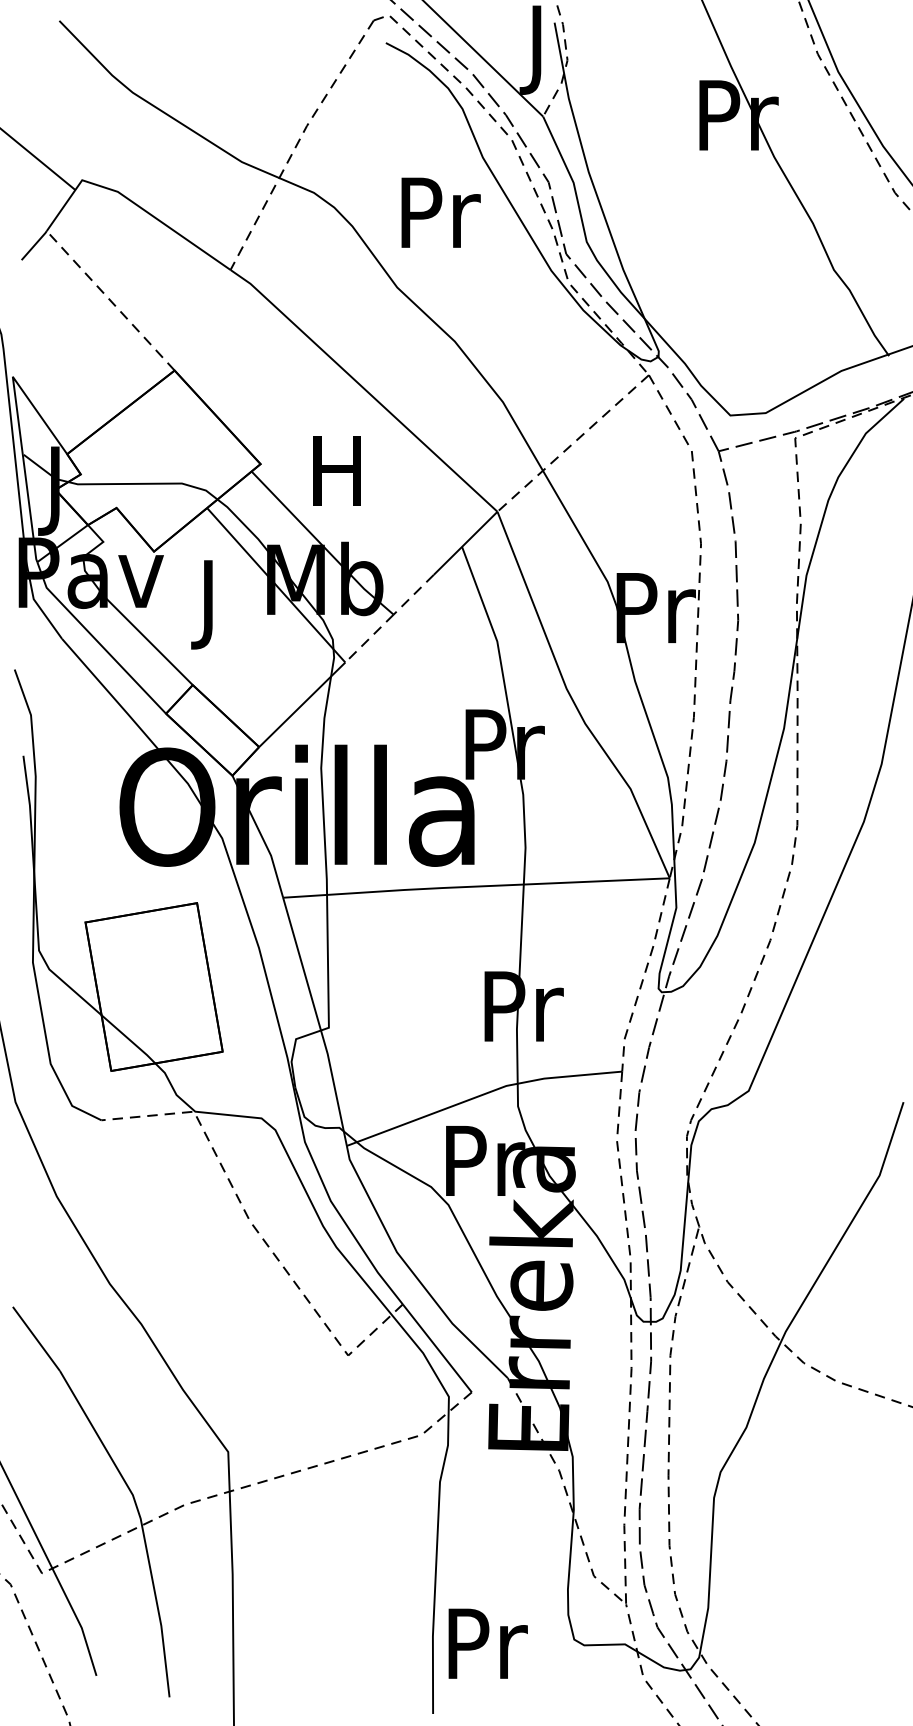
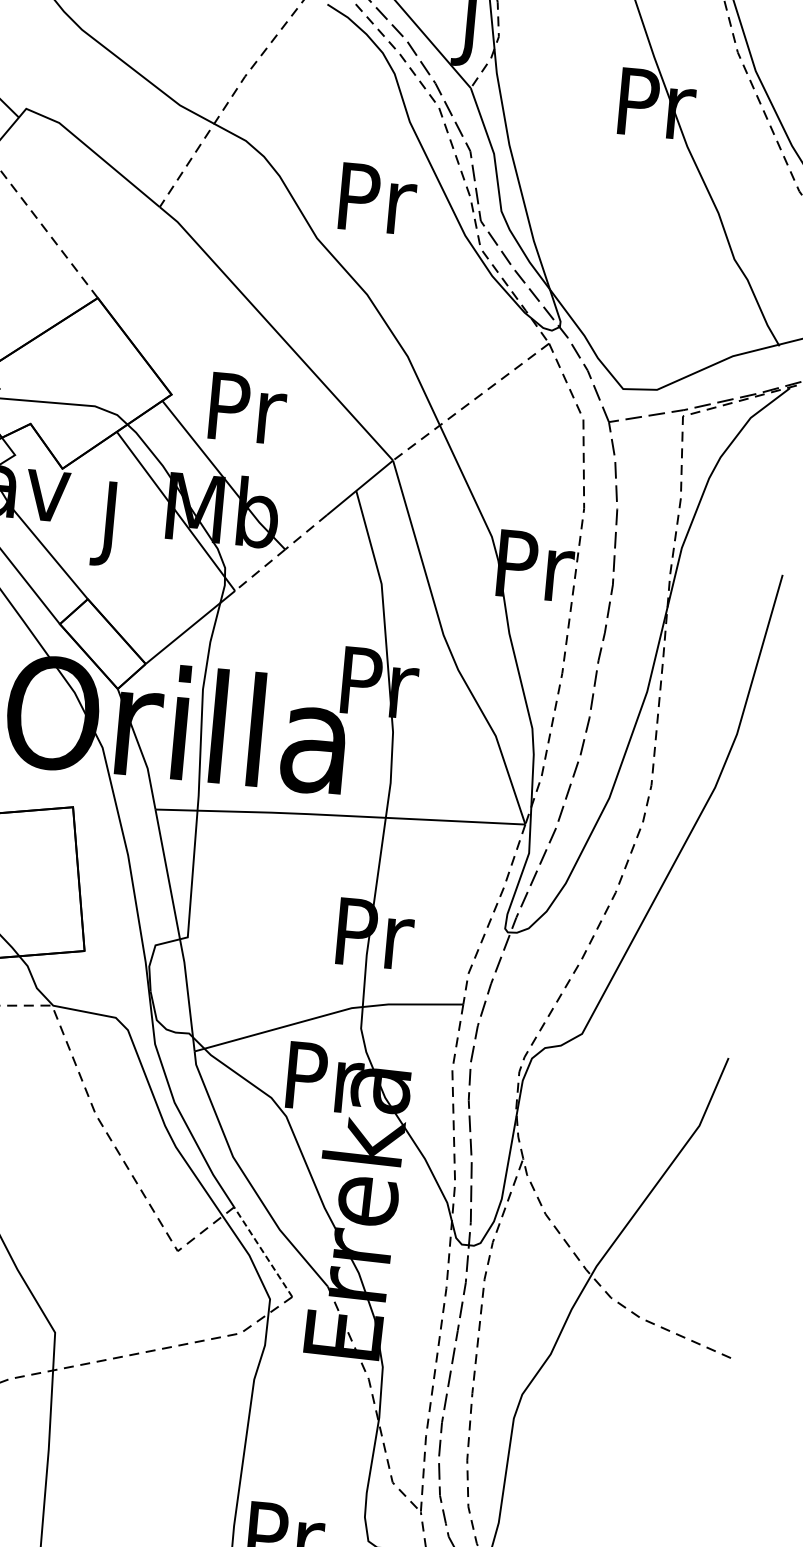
text: (440, 212) -> (377, 198), moved
text: (341, 471) -> (248, 408), H -> Pr
line: (437, 1348) -> (263, 1252), solid -> dashed

